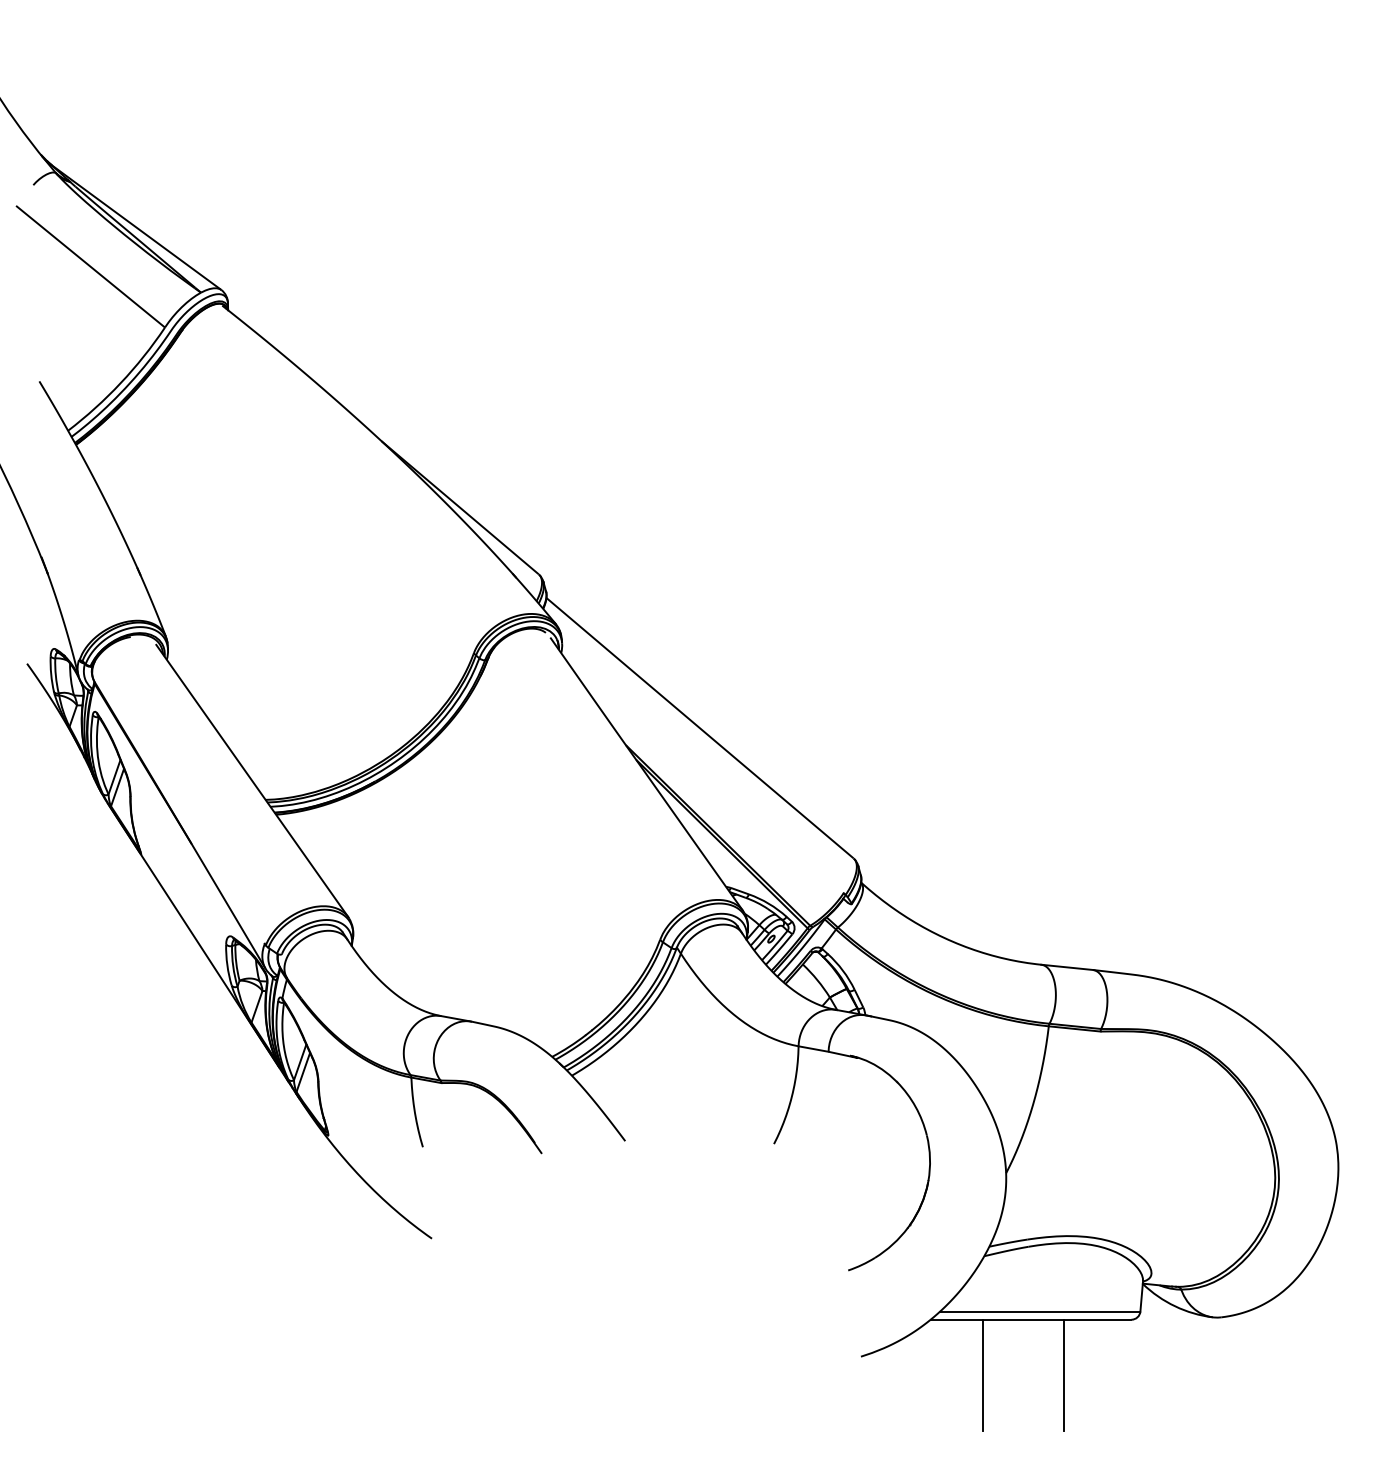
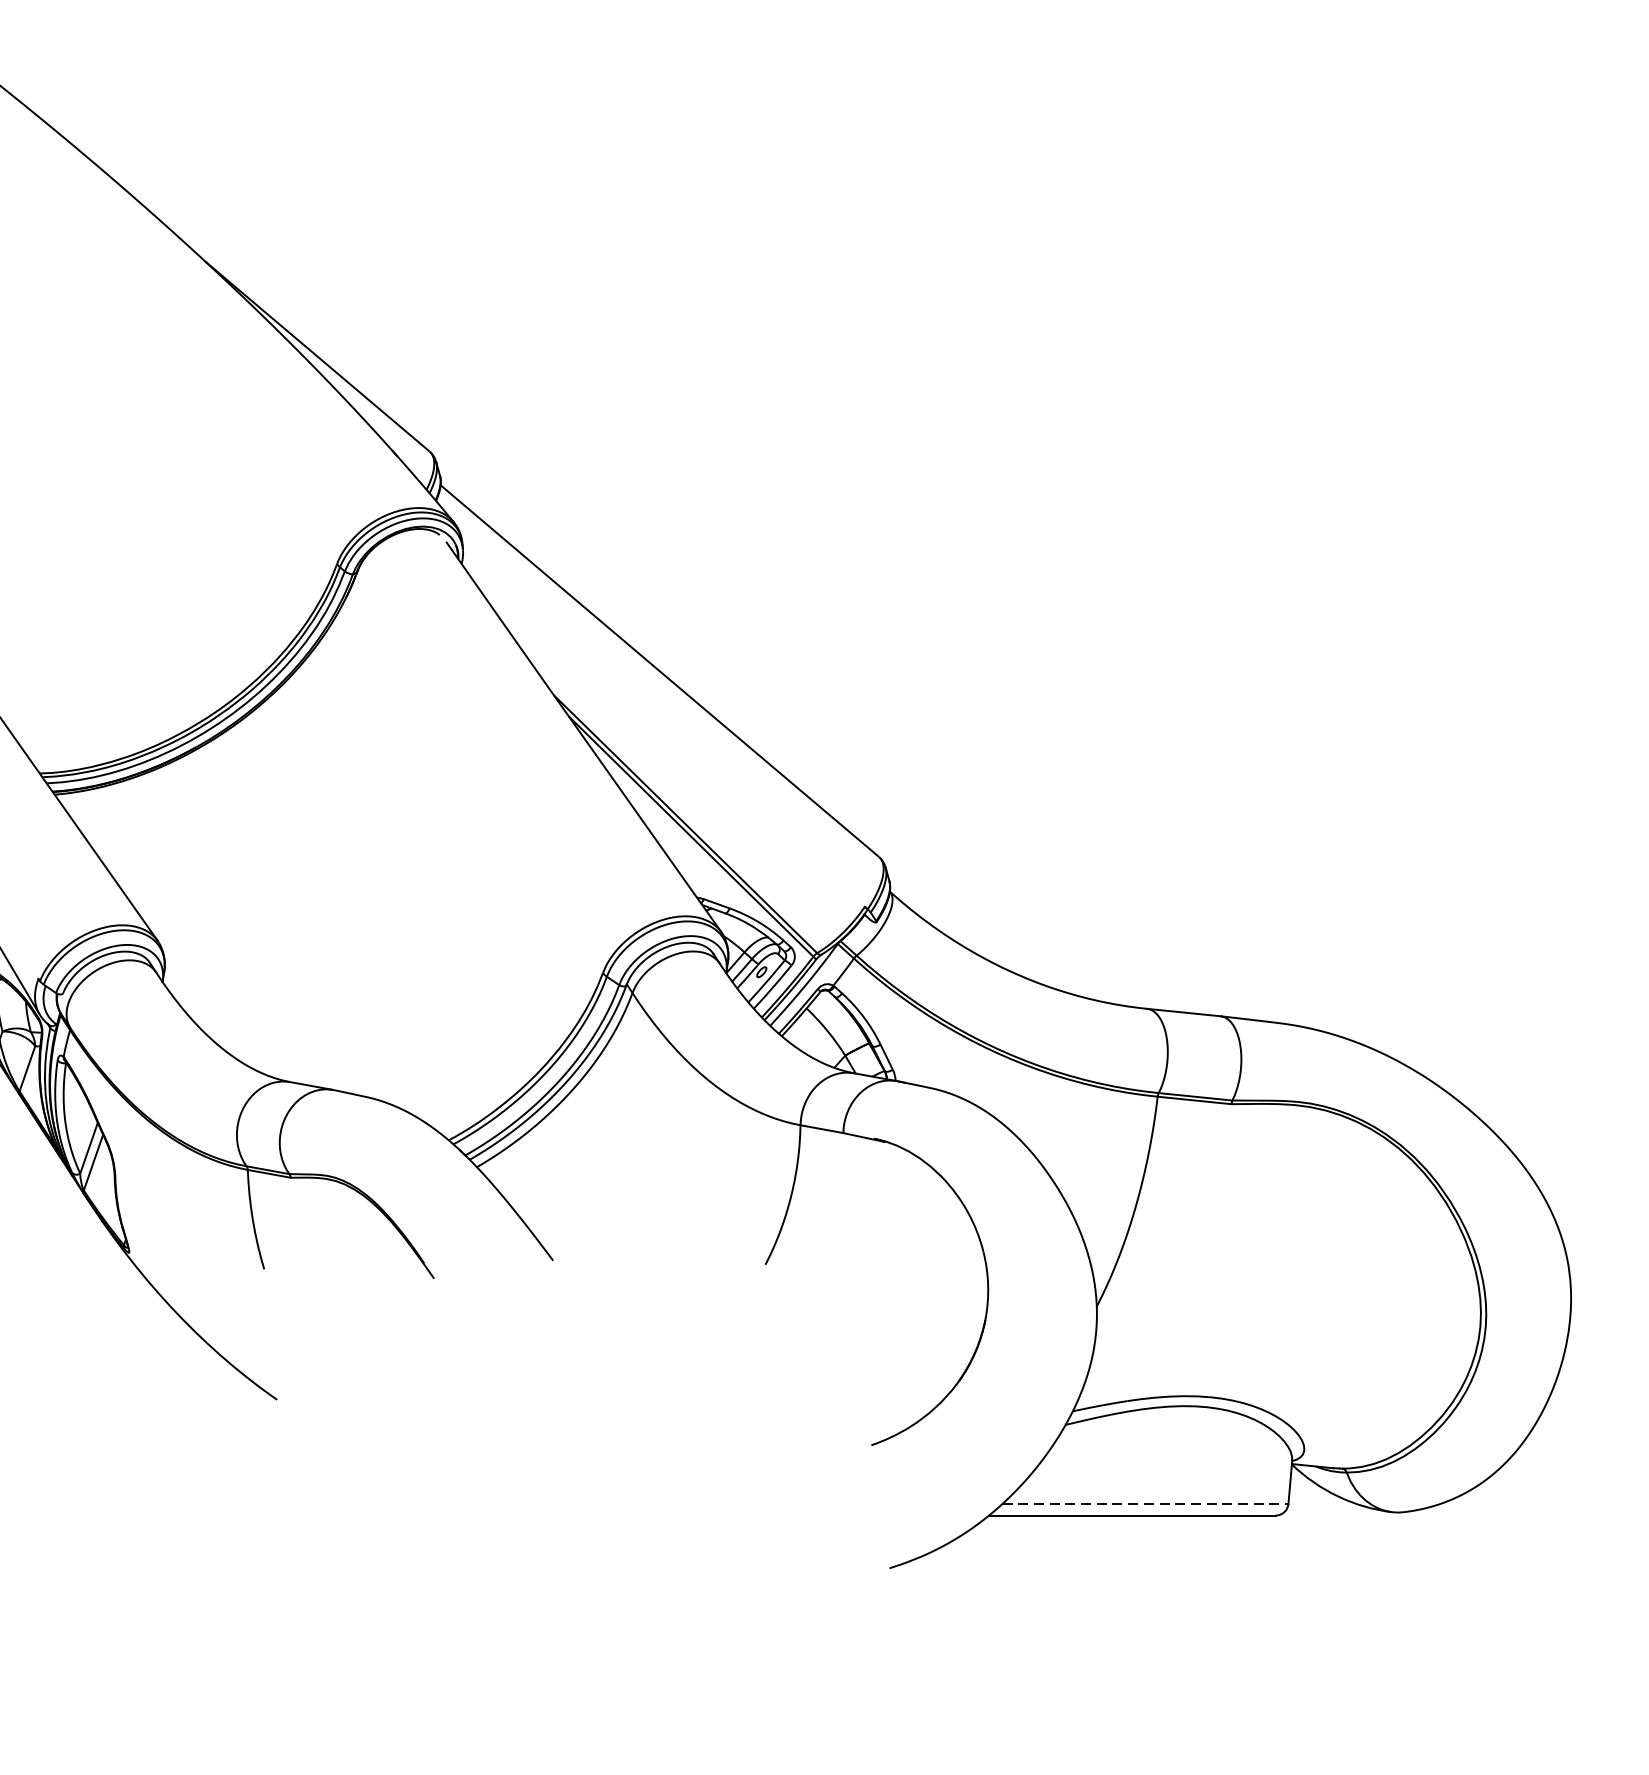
line: (1040, 1311) -> (1145, 1503), solid -> dashed
line: (982, 1374) -> (1063, 1593), removed
line: (1063, 1374) -> (1178, 1593), removed

